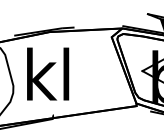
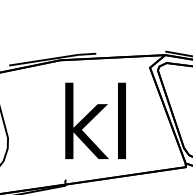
text: (48, 73) -> (96, 120), moved

